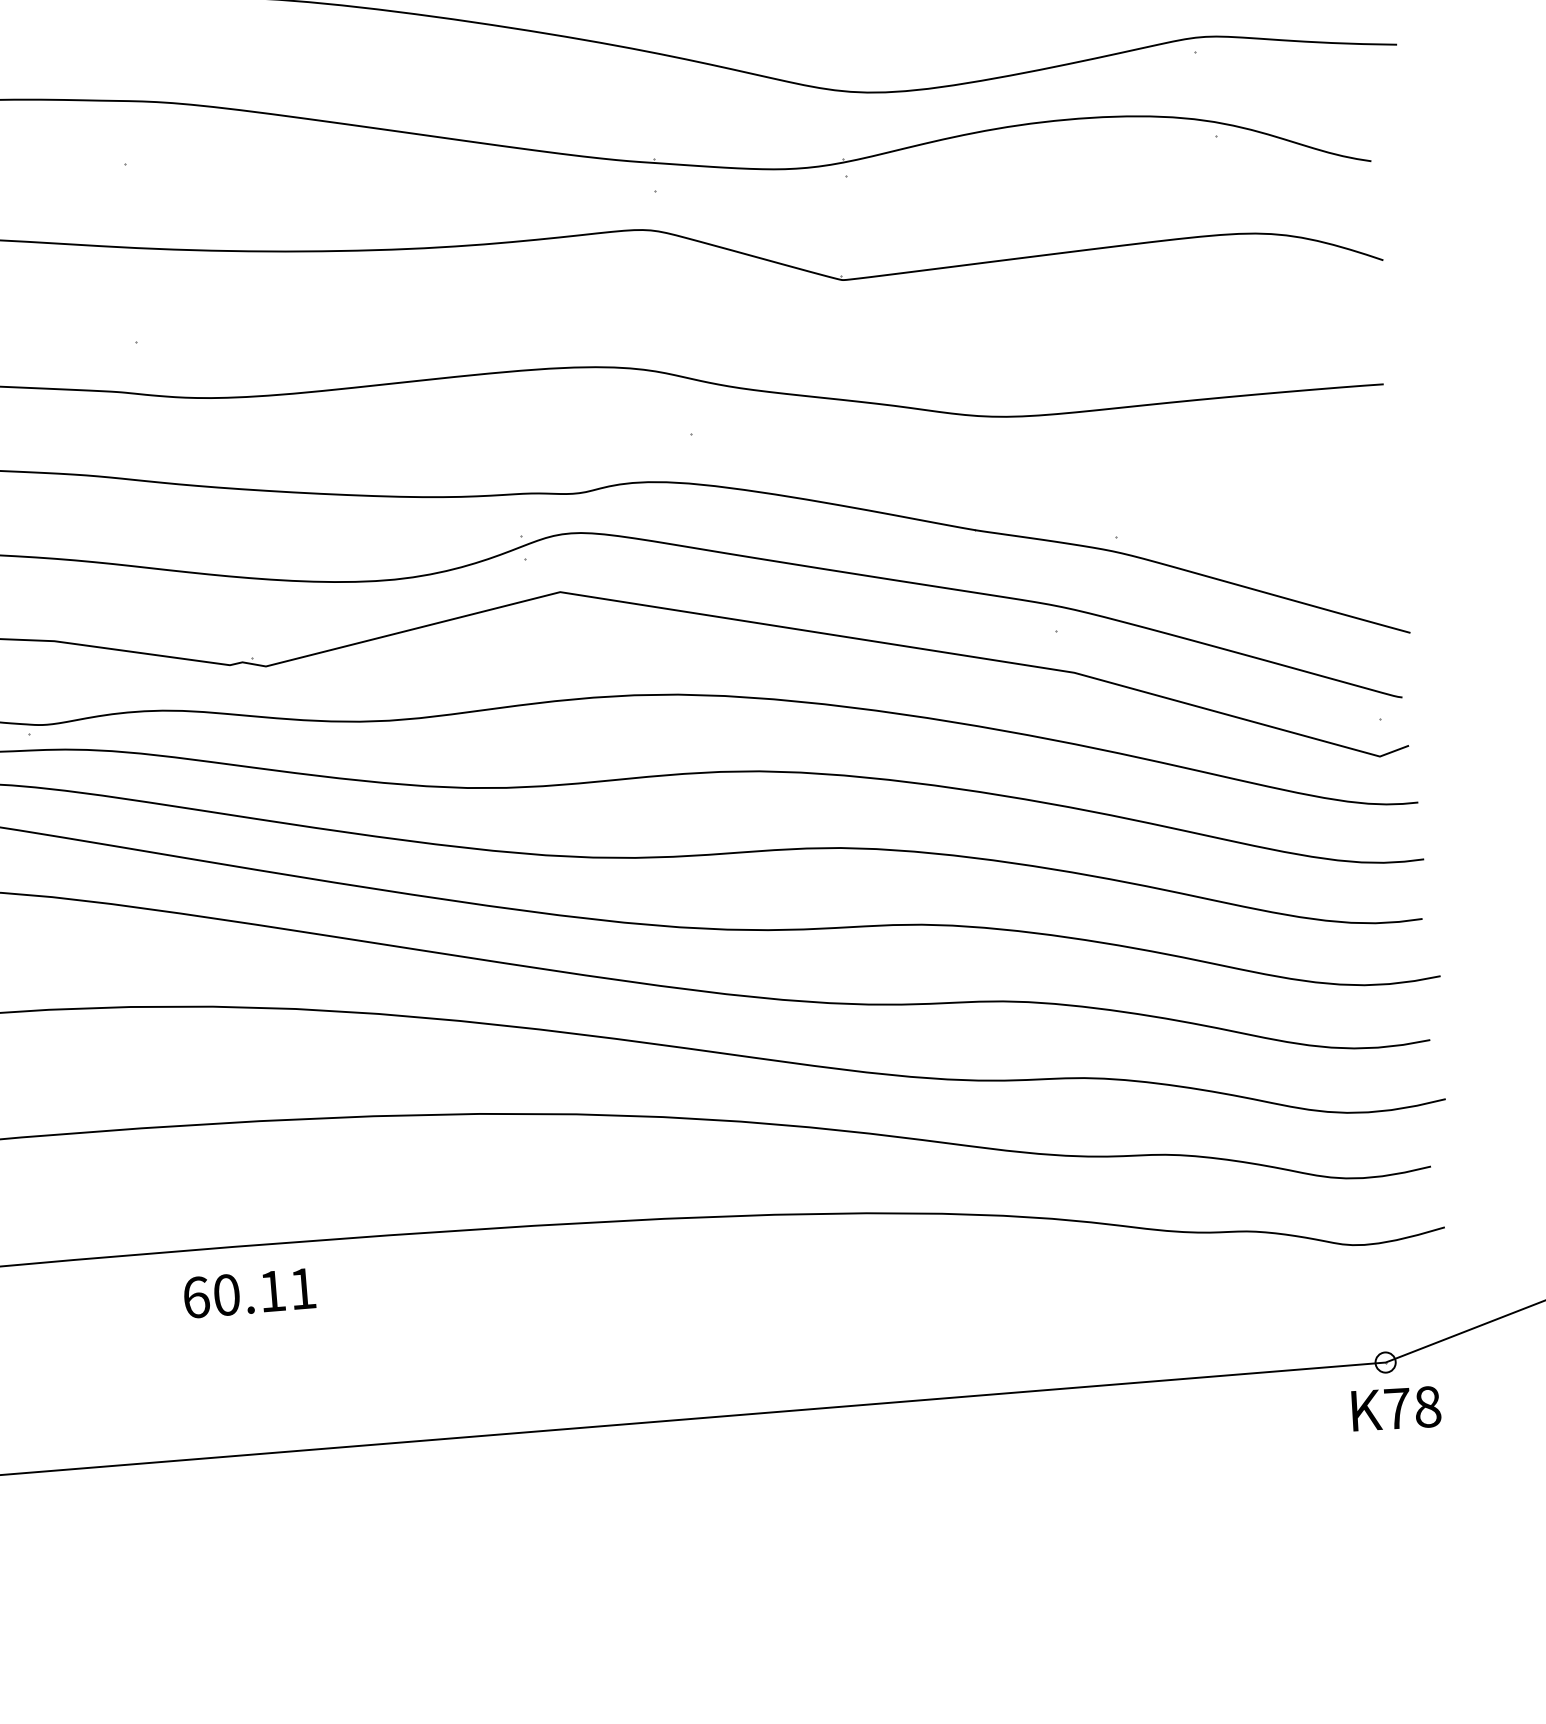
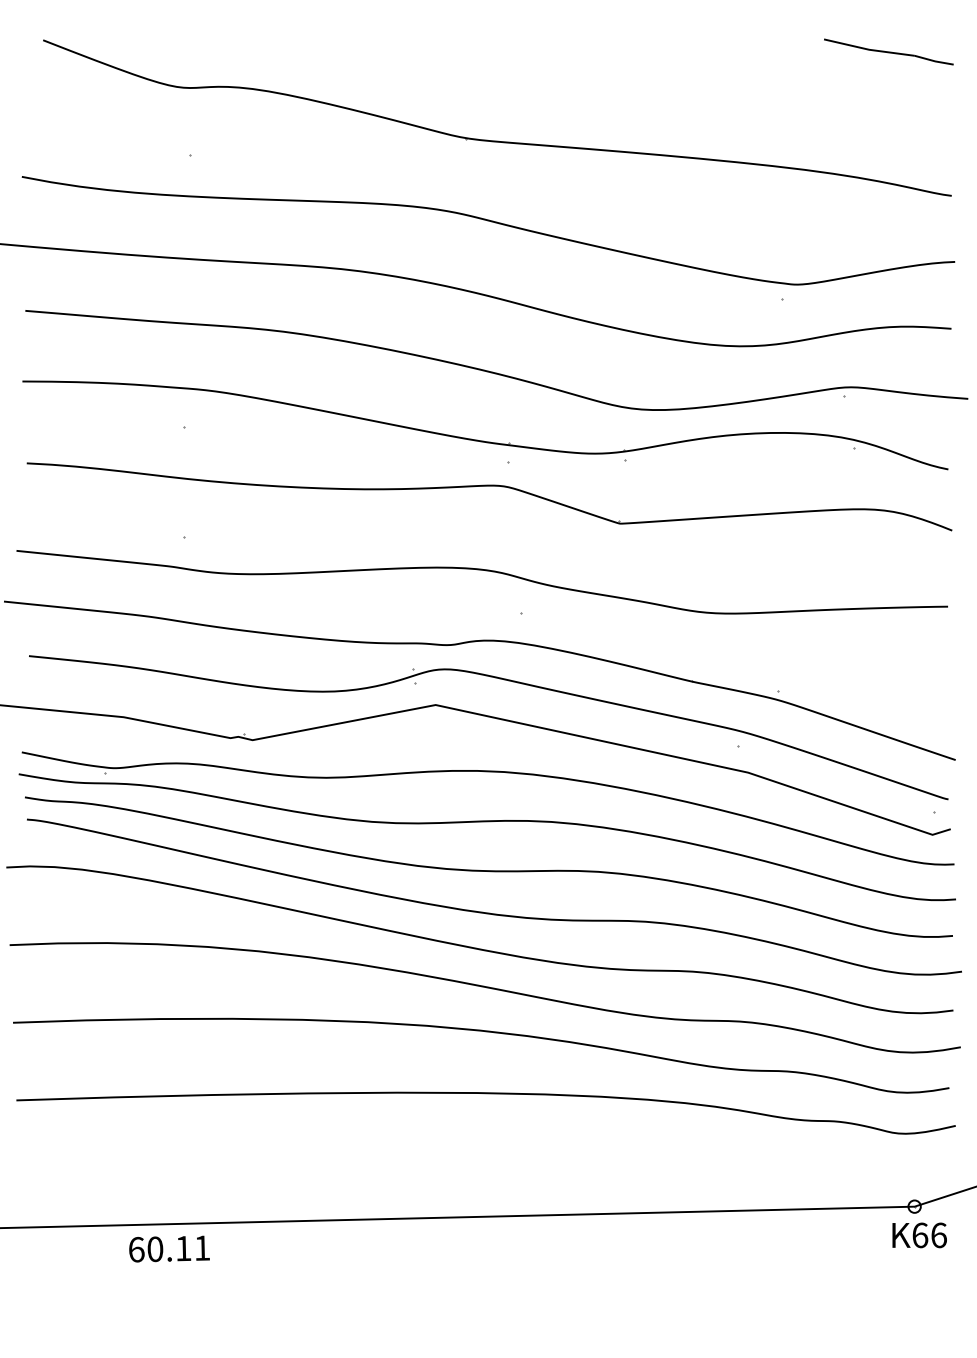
text: (249, 1292) -> (169, 1248), moved
text: (1412, 1408) -> (929, 1235), 78 -> 66

